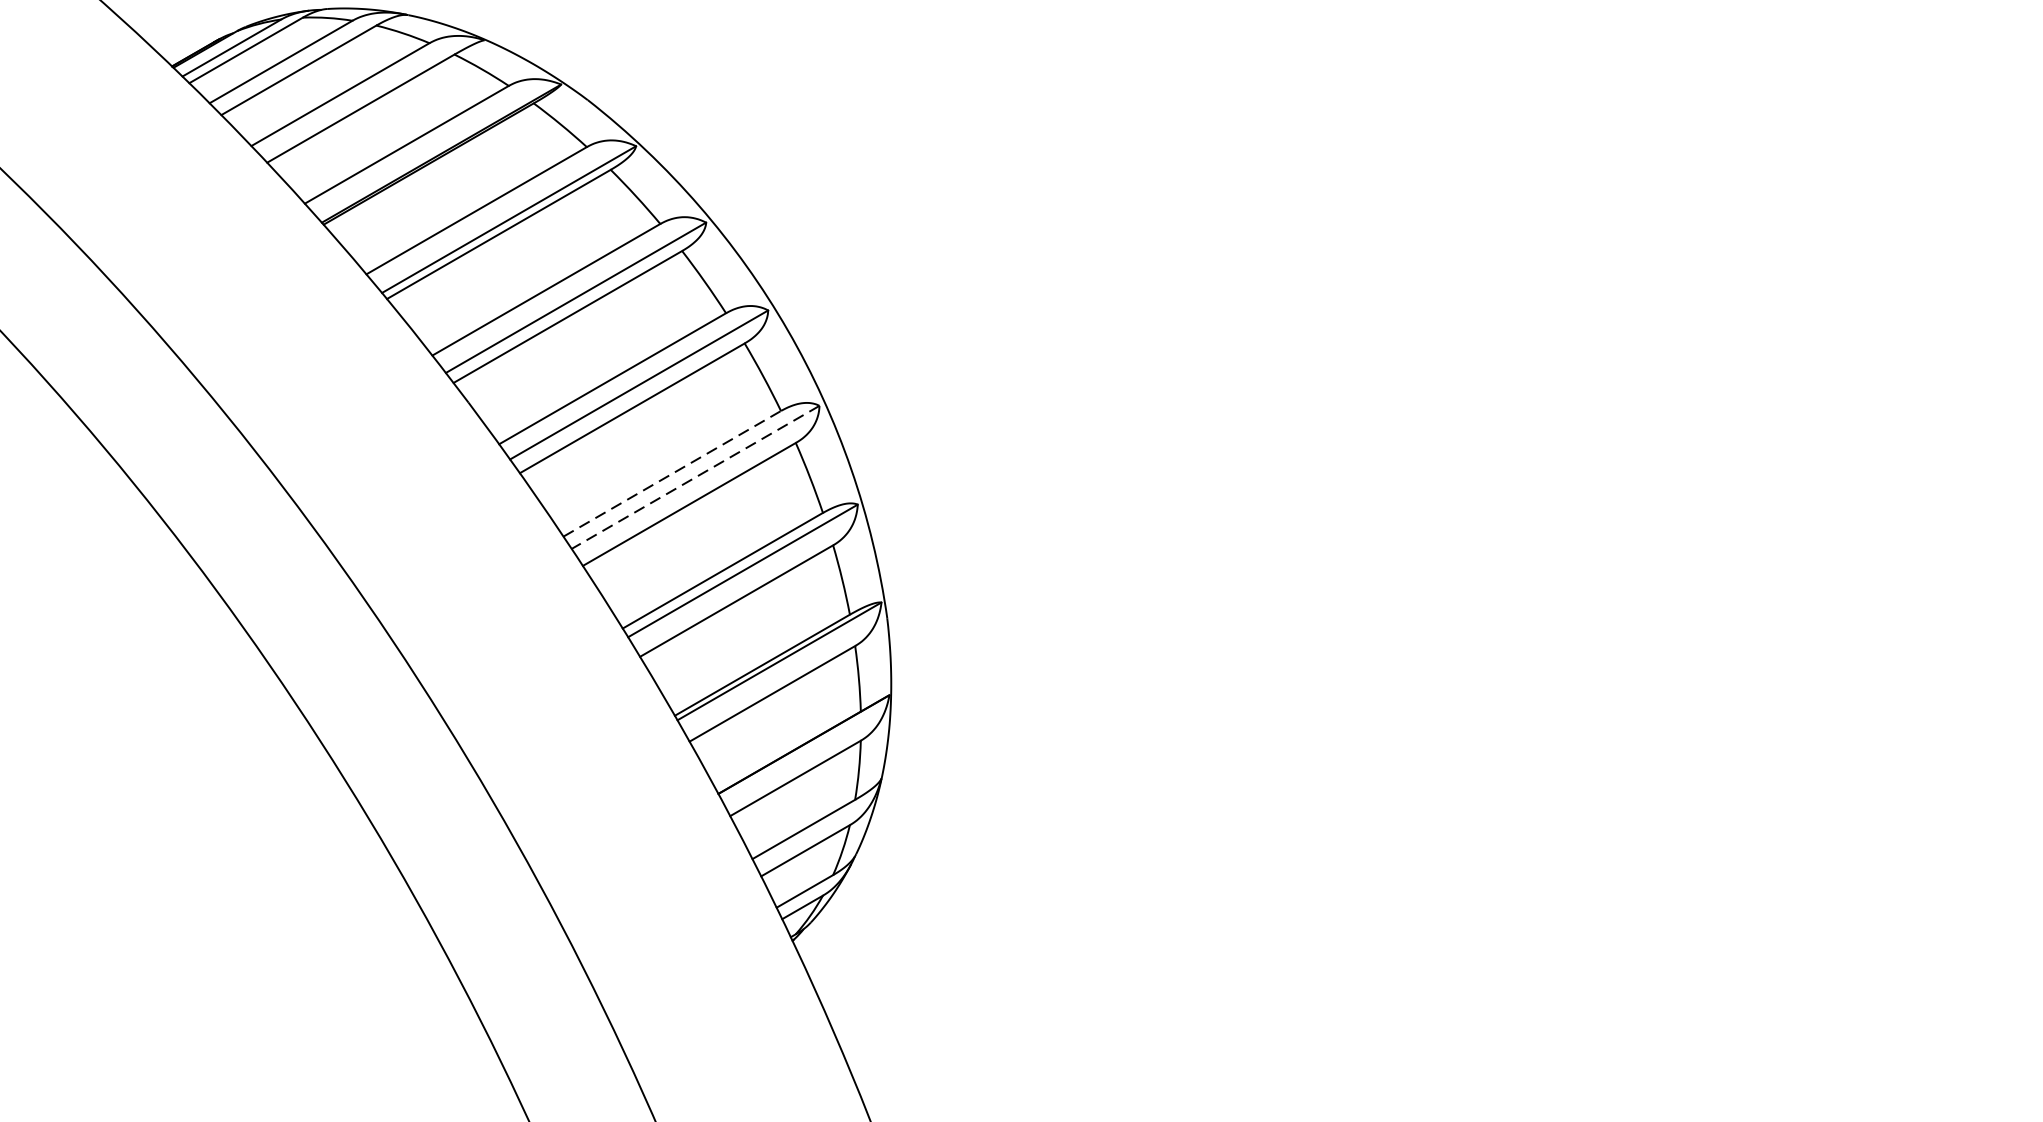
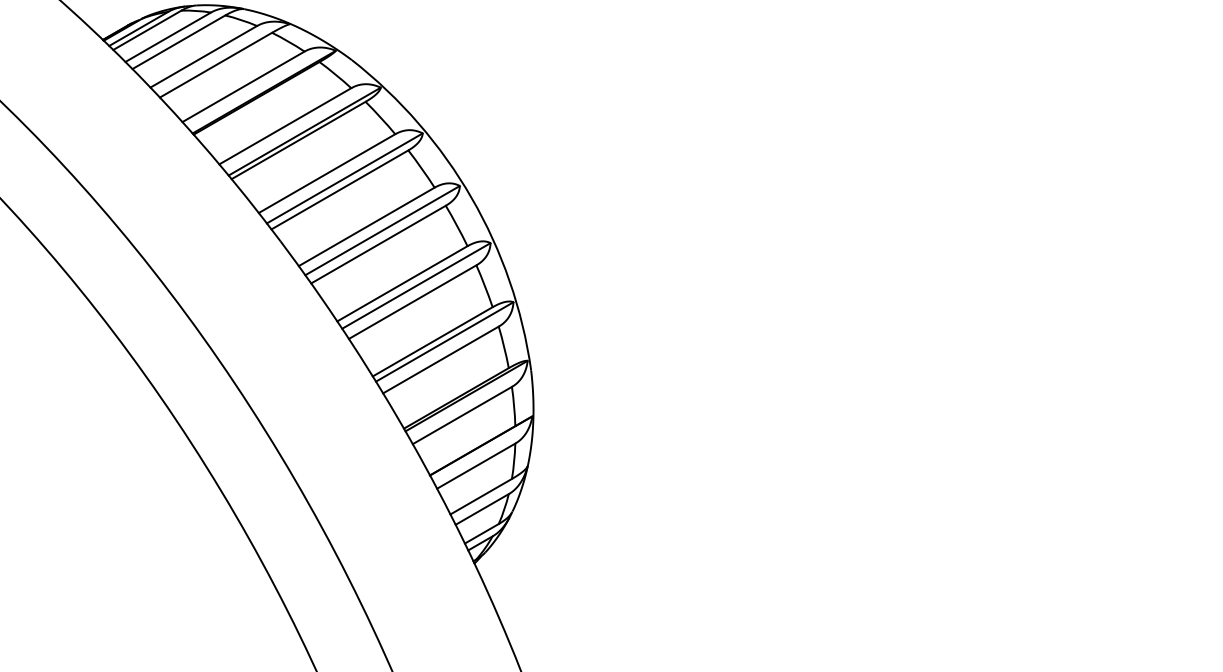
line: (672, 473) -> (402, 283), dashed -> solid
line: (695, 476) -> (416, 285), dashed -> solid

